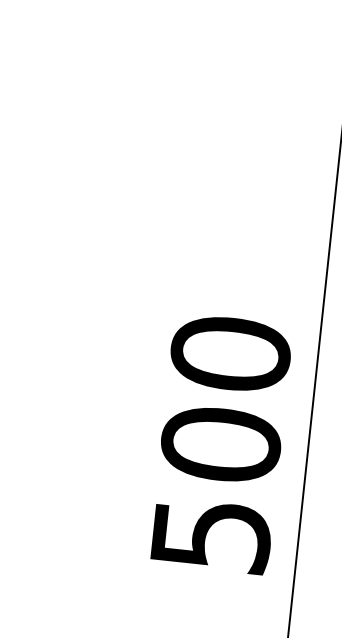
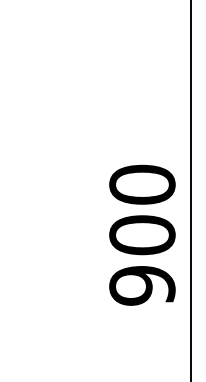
text: (211, 535) -> (142, 285), 500 -> 900

